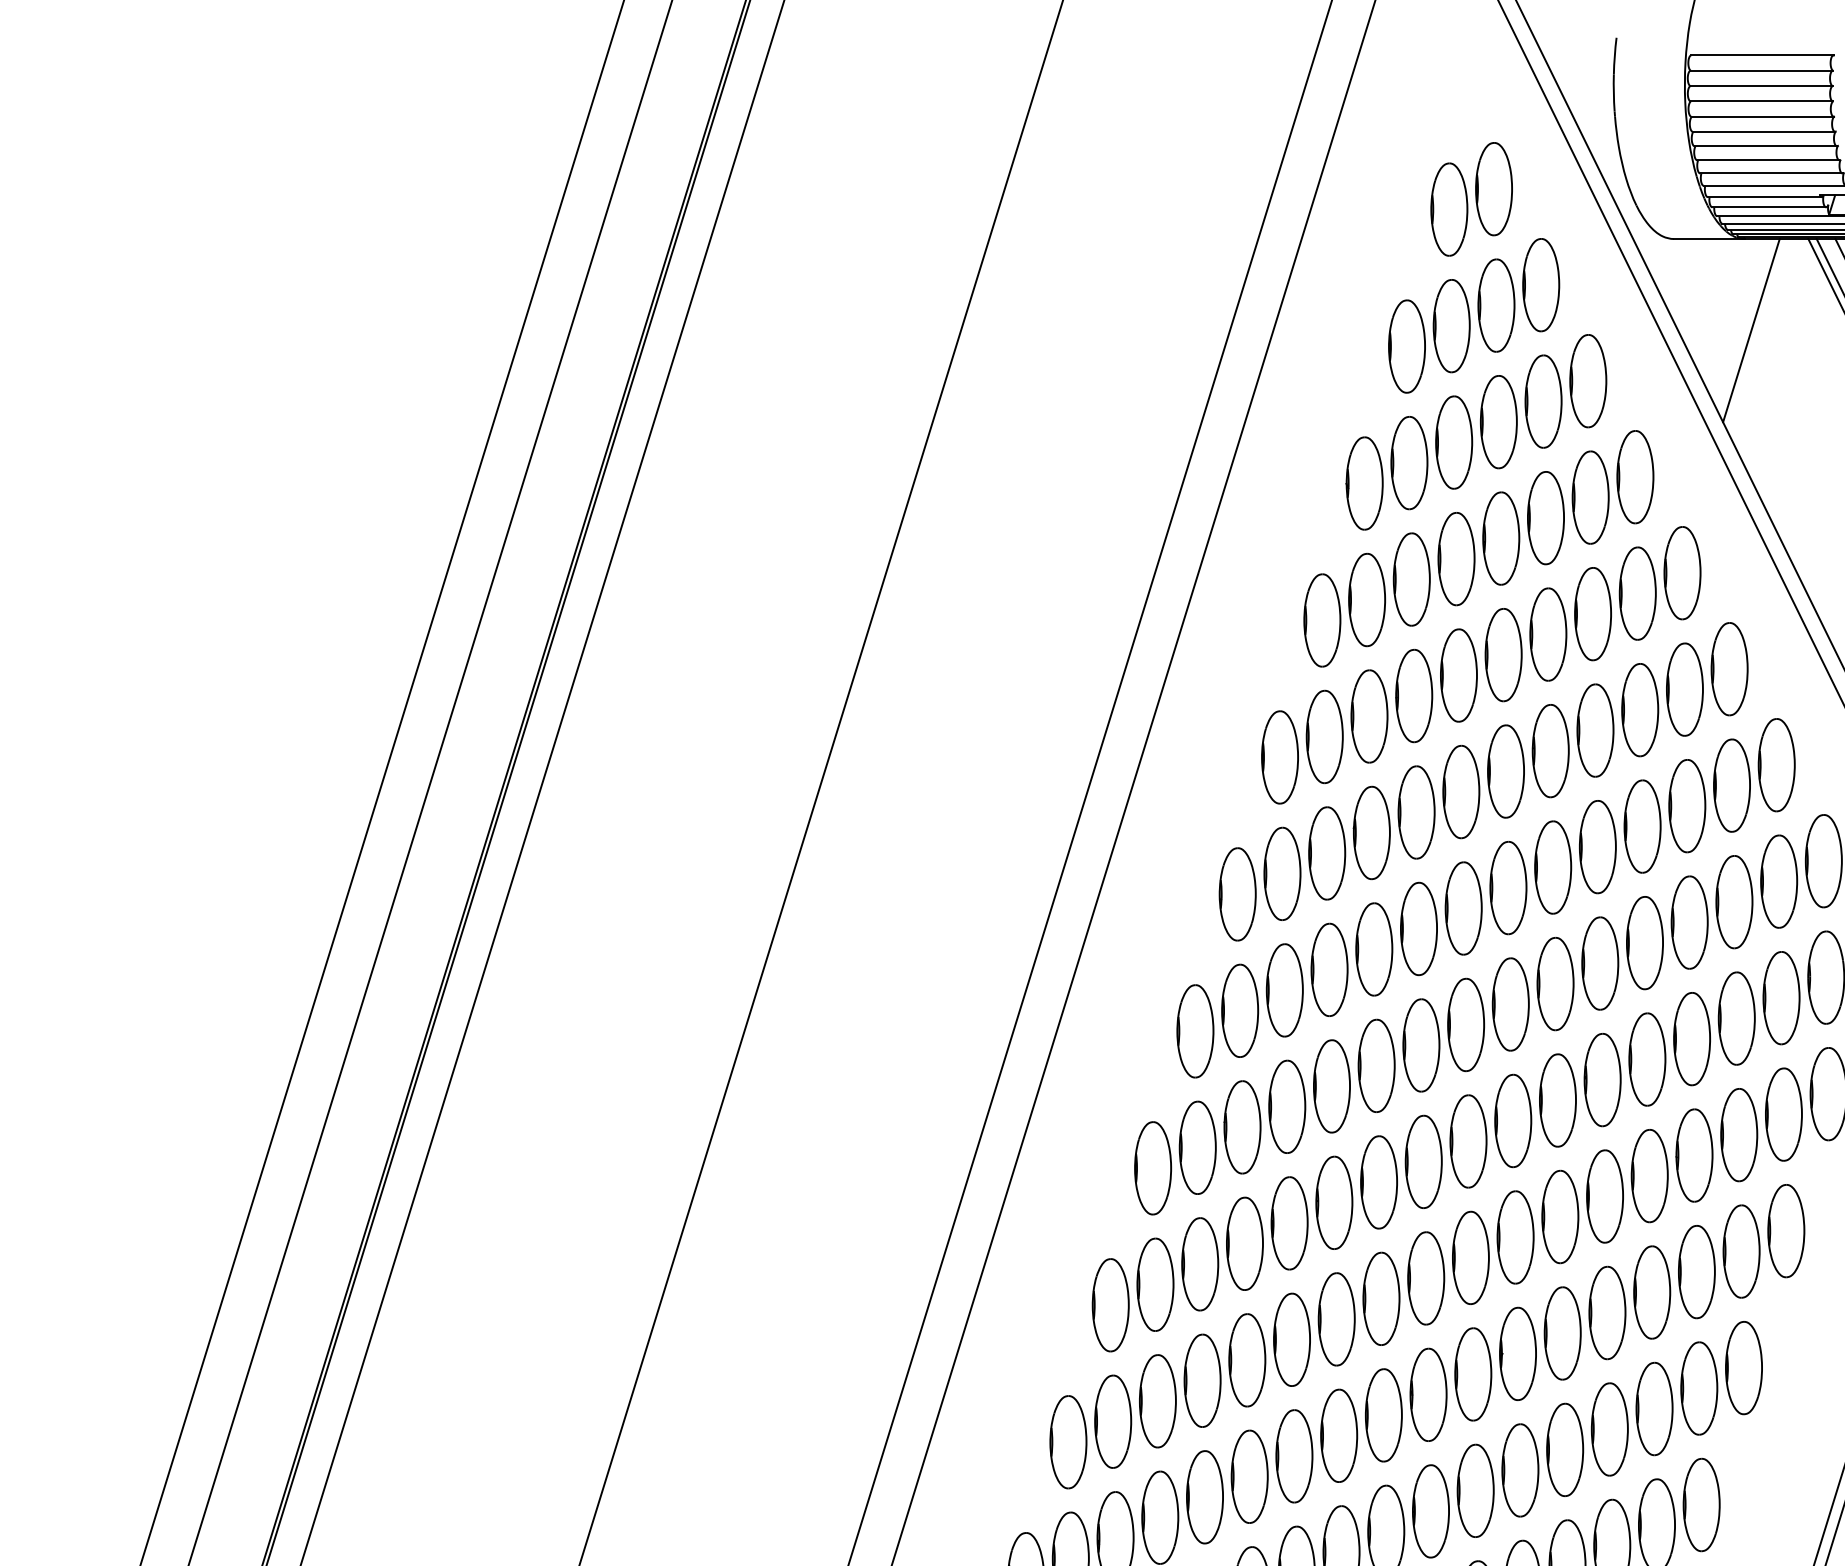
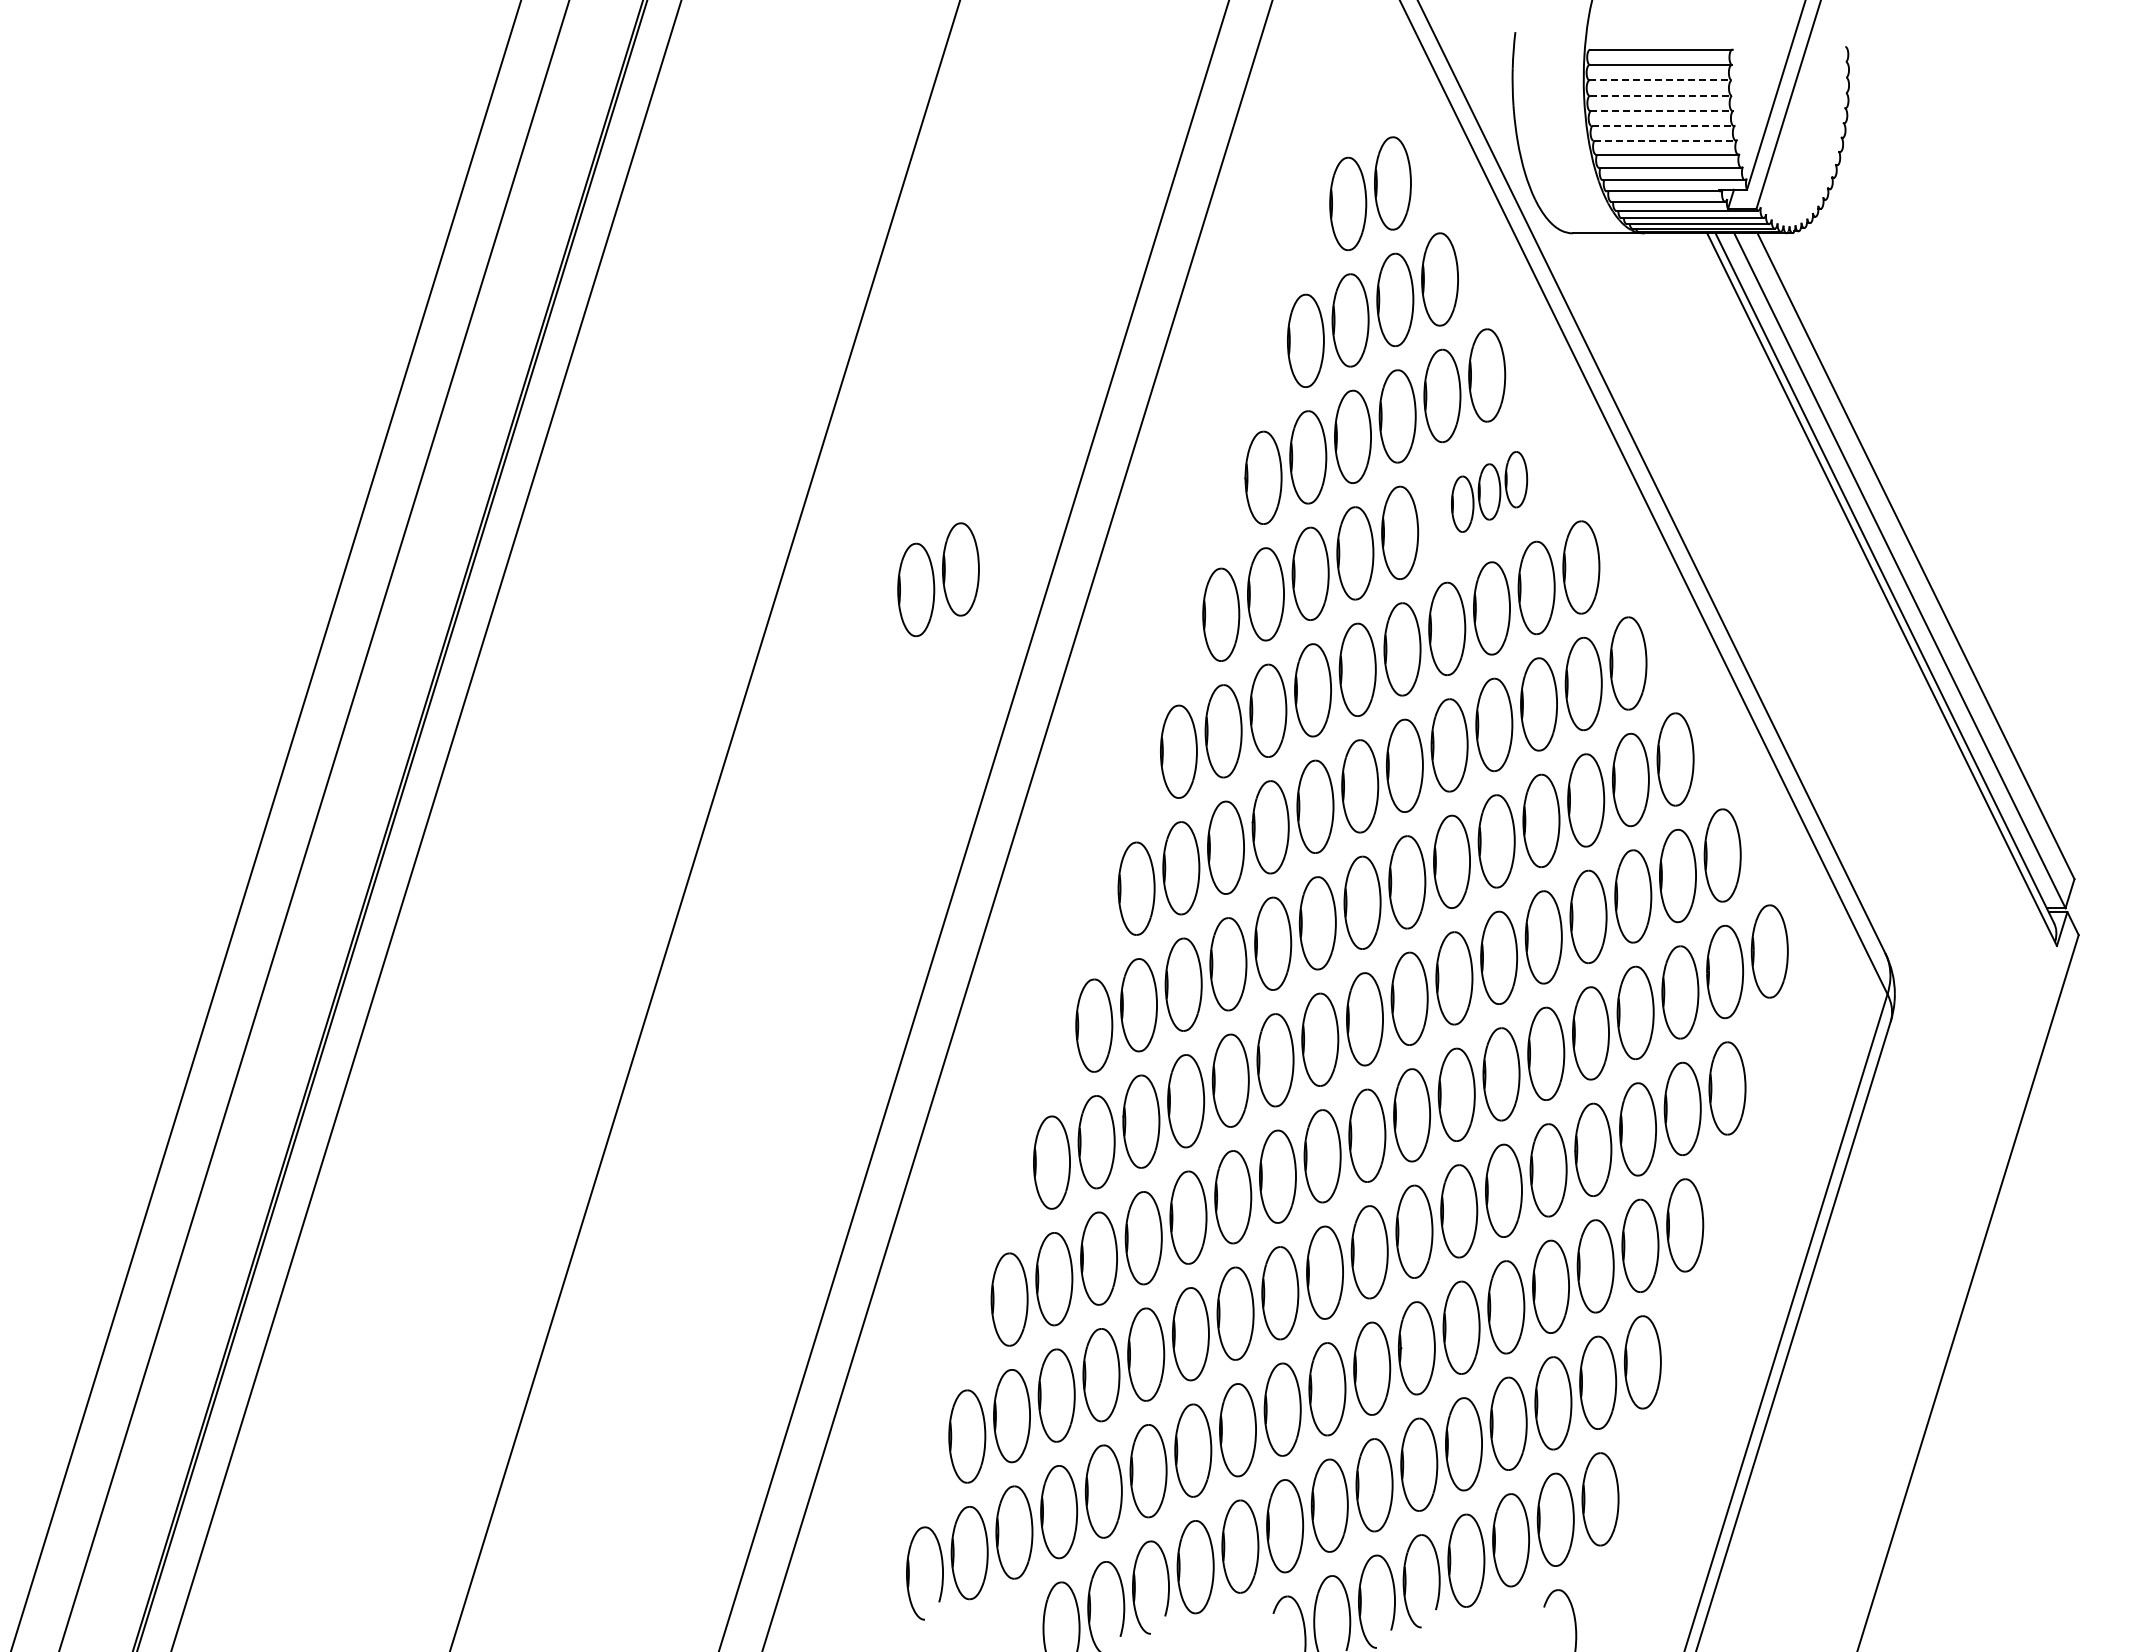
line: (1761, 86) -> (1660, 80), solid -> dashed
line: (1762, 101) -> (1661, 95), solid -> dashed
line: (1763, 117) -> (1662, 111), solid -> dashed
line: (1764, 132) -> (1663, 126), solid -> dashed
line: (1766, 146) -> (1665, 140), solid -> dashed
line: (1750, 330) -> (1649, 324), removed
part: (1590, 497) -> (1489, 491), size x0.6
part: (1039, 585) -> (938, 579), added

